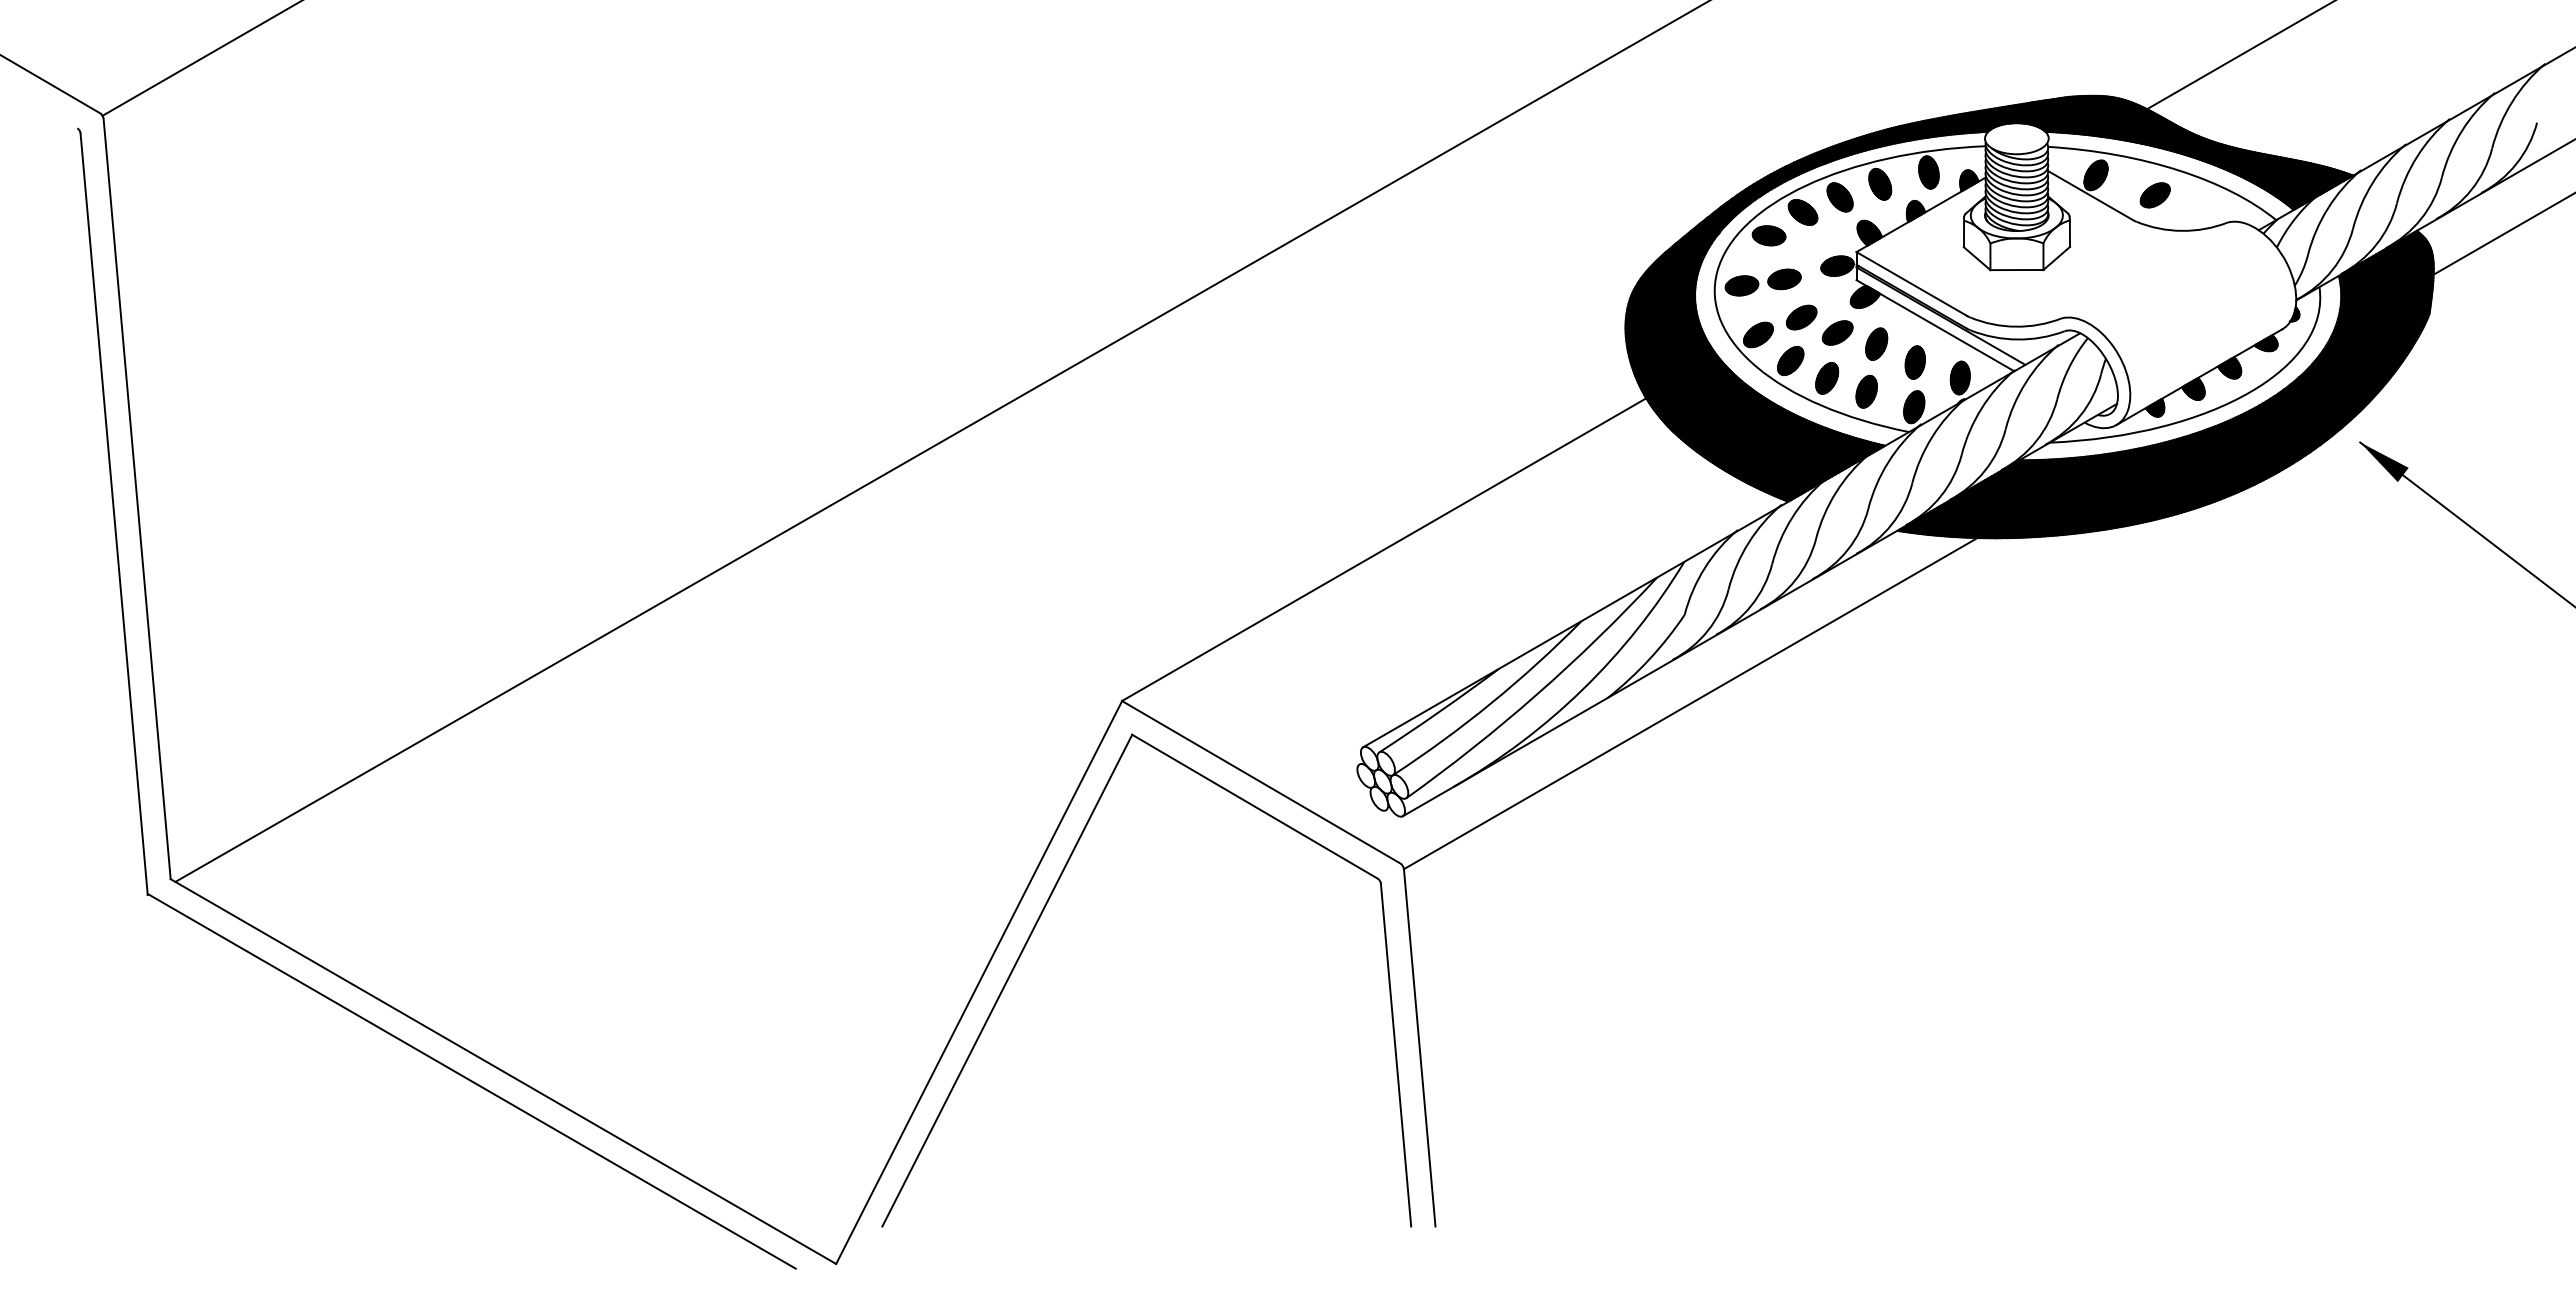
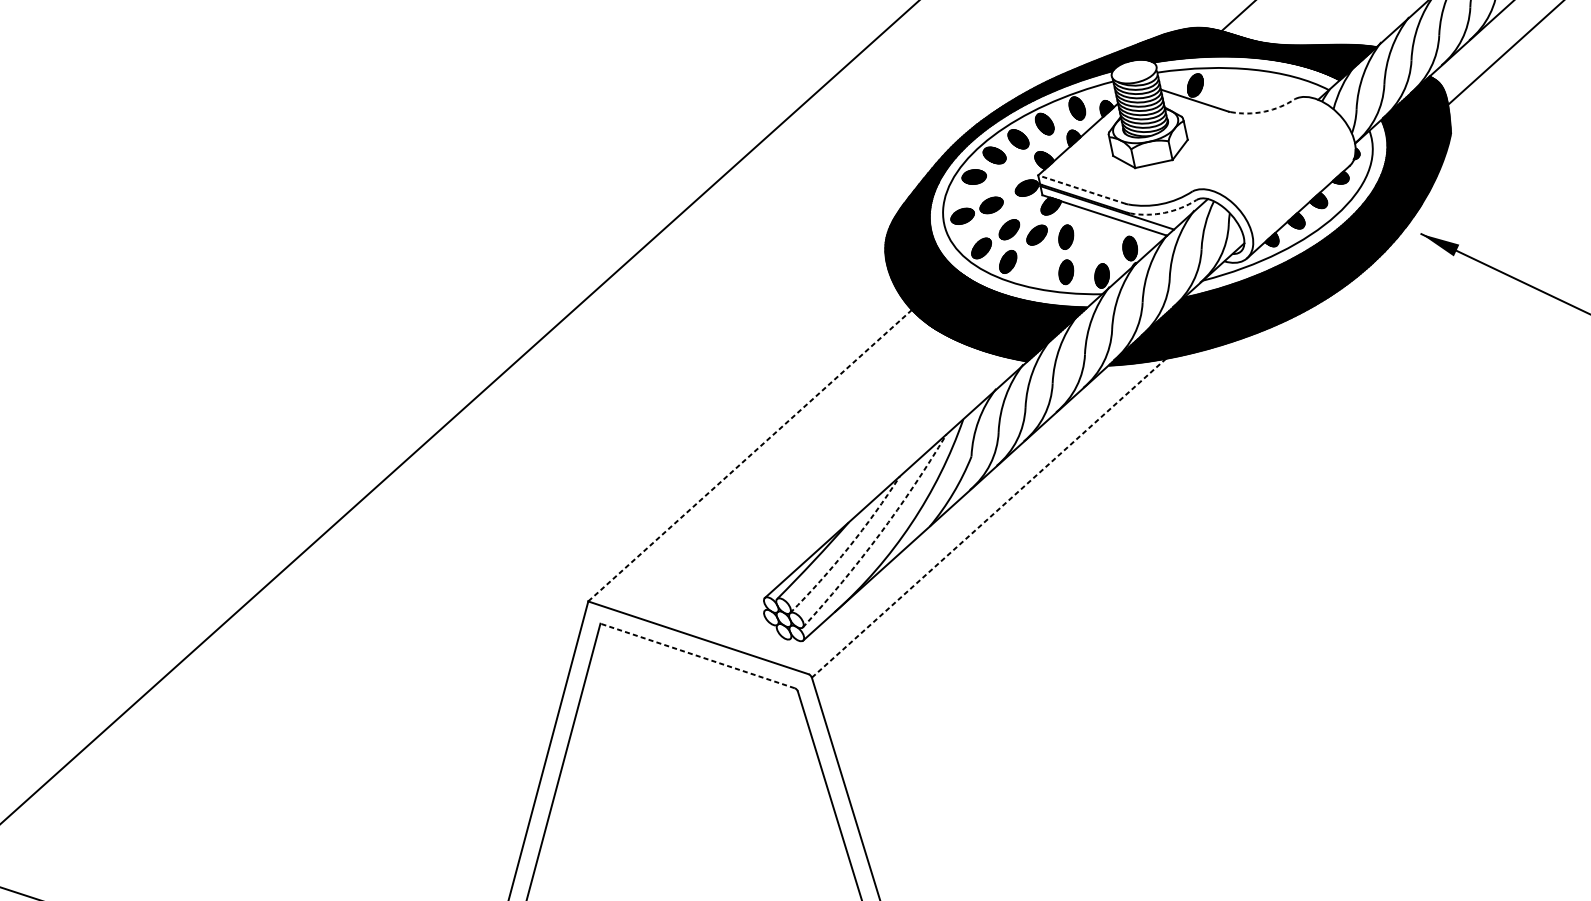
part: (2154, 195) -> (1239, 90), removed
arc: (2182, 230) -> (1264, 111), solid -> dashed
line: (1911, 284) -> (1081, 189), solid -> dashed
arc: (2017, 339) -> (1164, 212), solid -> dashed
part: (1914, 362) -> (1095, 244), removed
part: (1827, 378) -> (1036, 268), removed
line: (1384, 549) -> (750, 455), solid -> dashed
arc: (1537, 694) -> (879, 534), solid -> dashed
arc: (1491, 703) -> (848, 547), solid -> dashed
line: (1691, 703) -> (989, 517), solid -> dashed
line: (1254, 806) -> (697, 655), solid -> dashed

